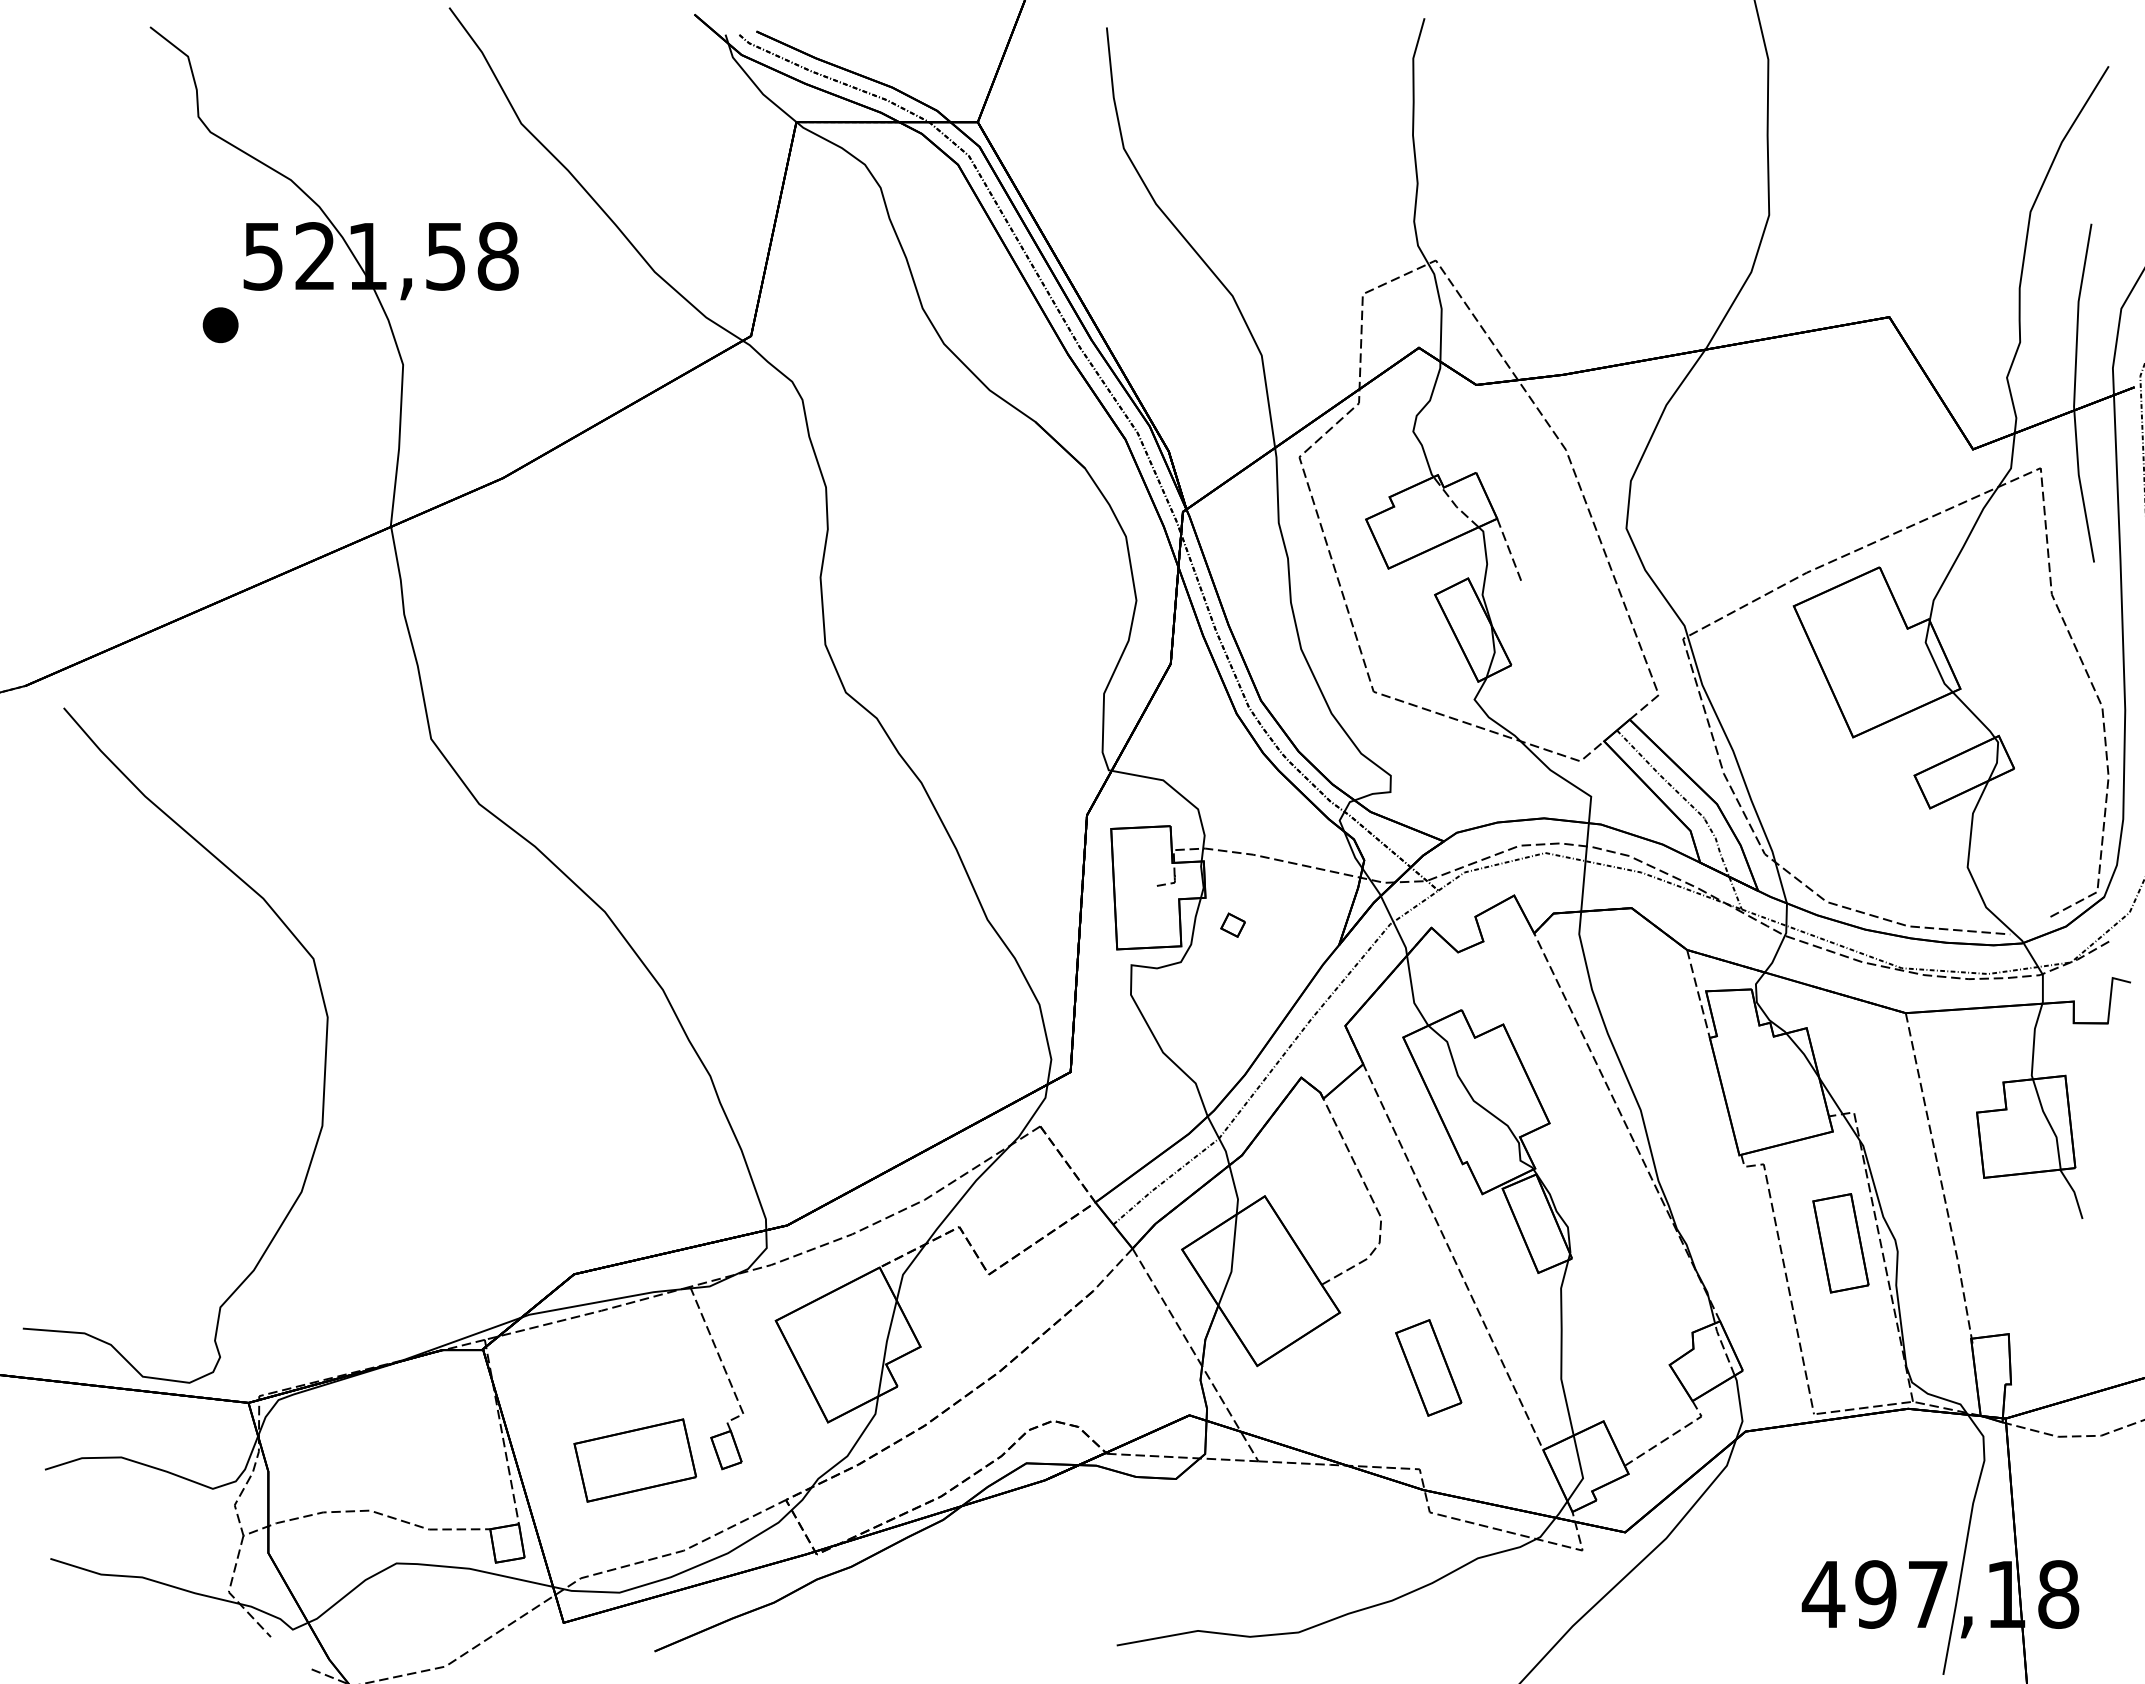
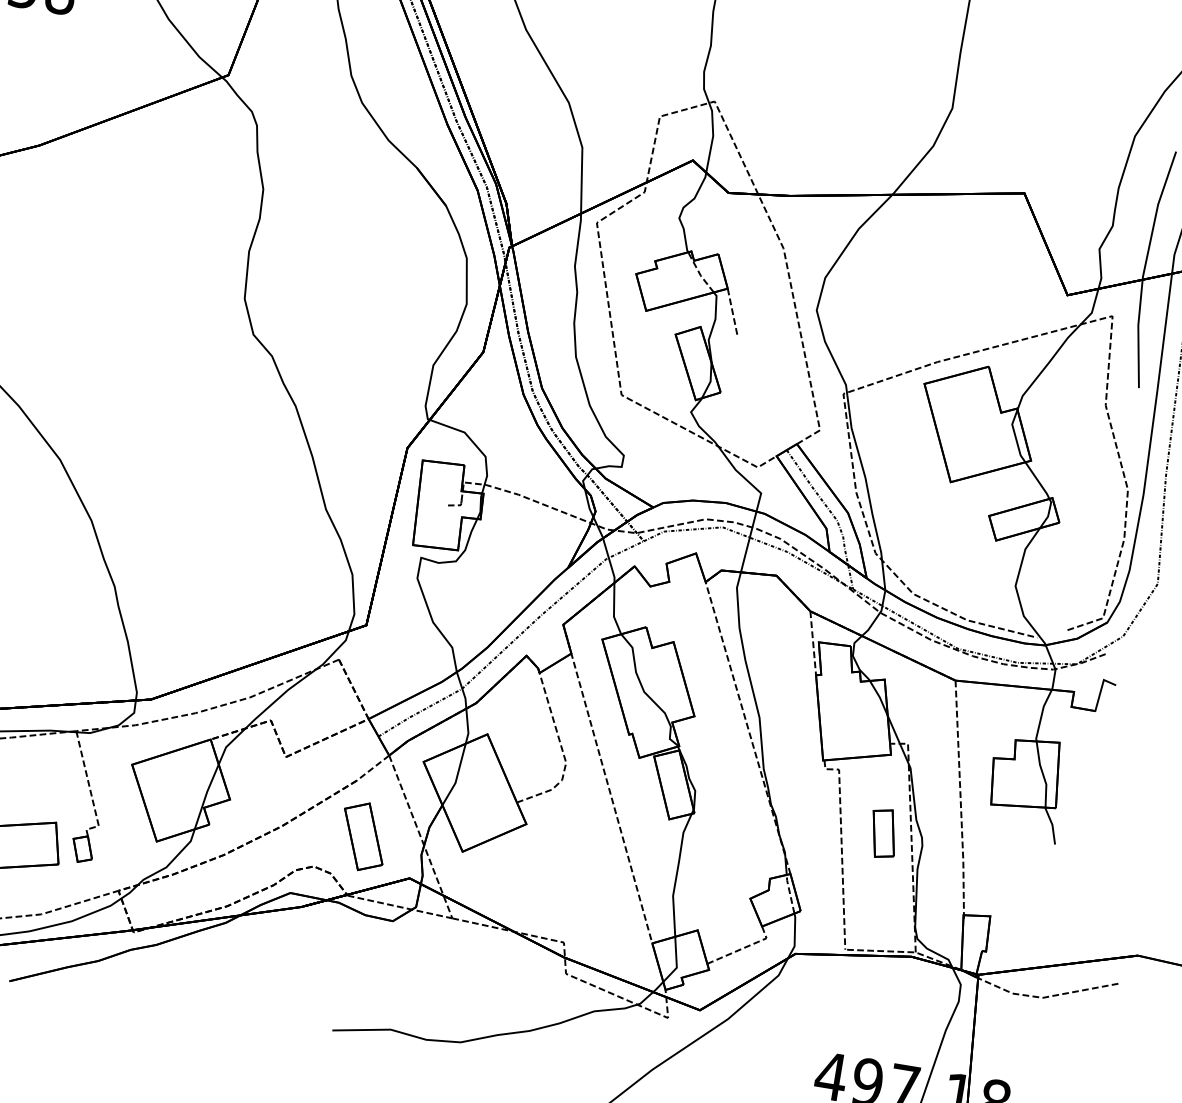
part: (1232, 924) -> (496, 541), removed
part: (1840, 1243) -> (883, 833), size x0.7
part: (1428, 1367) -> (363, 836), moved

